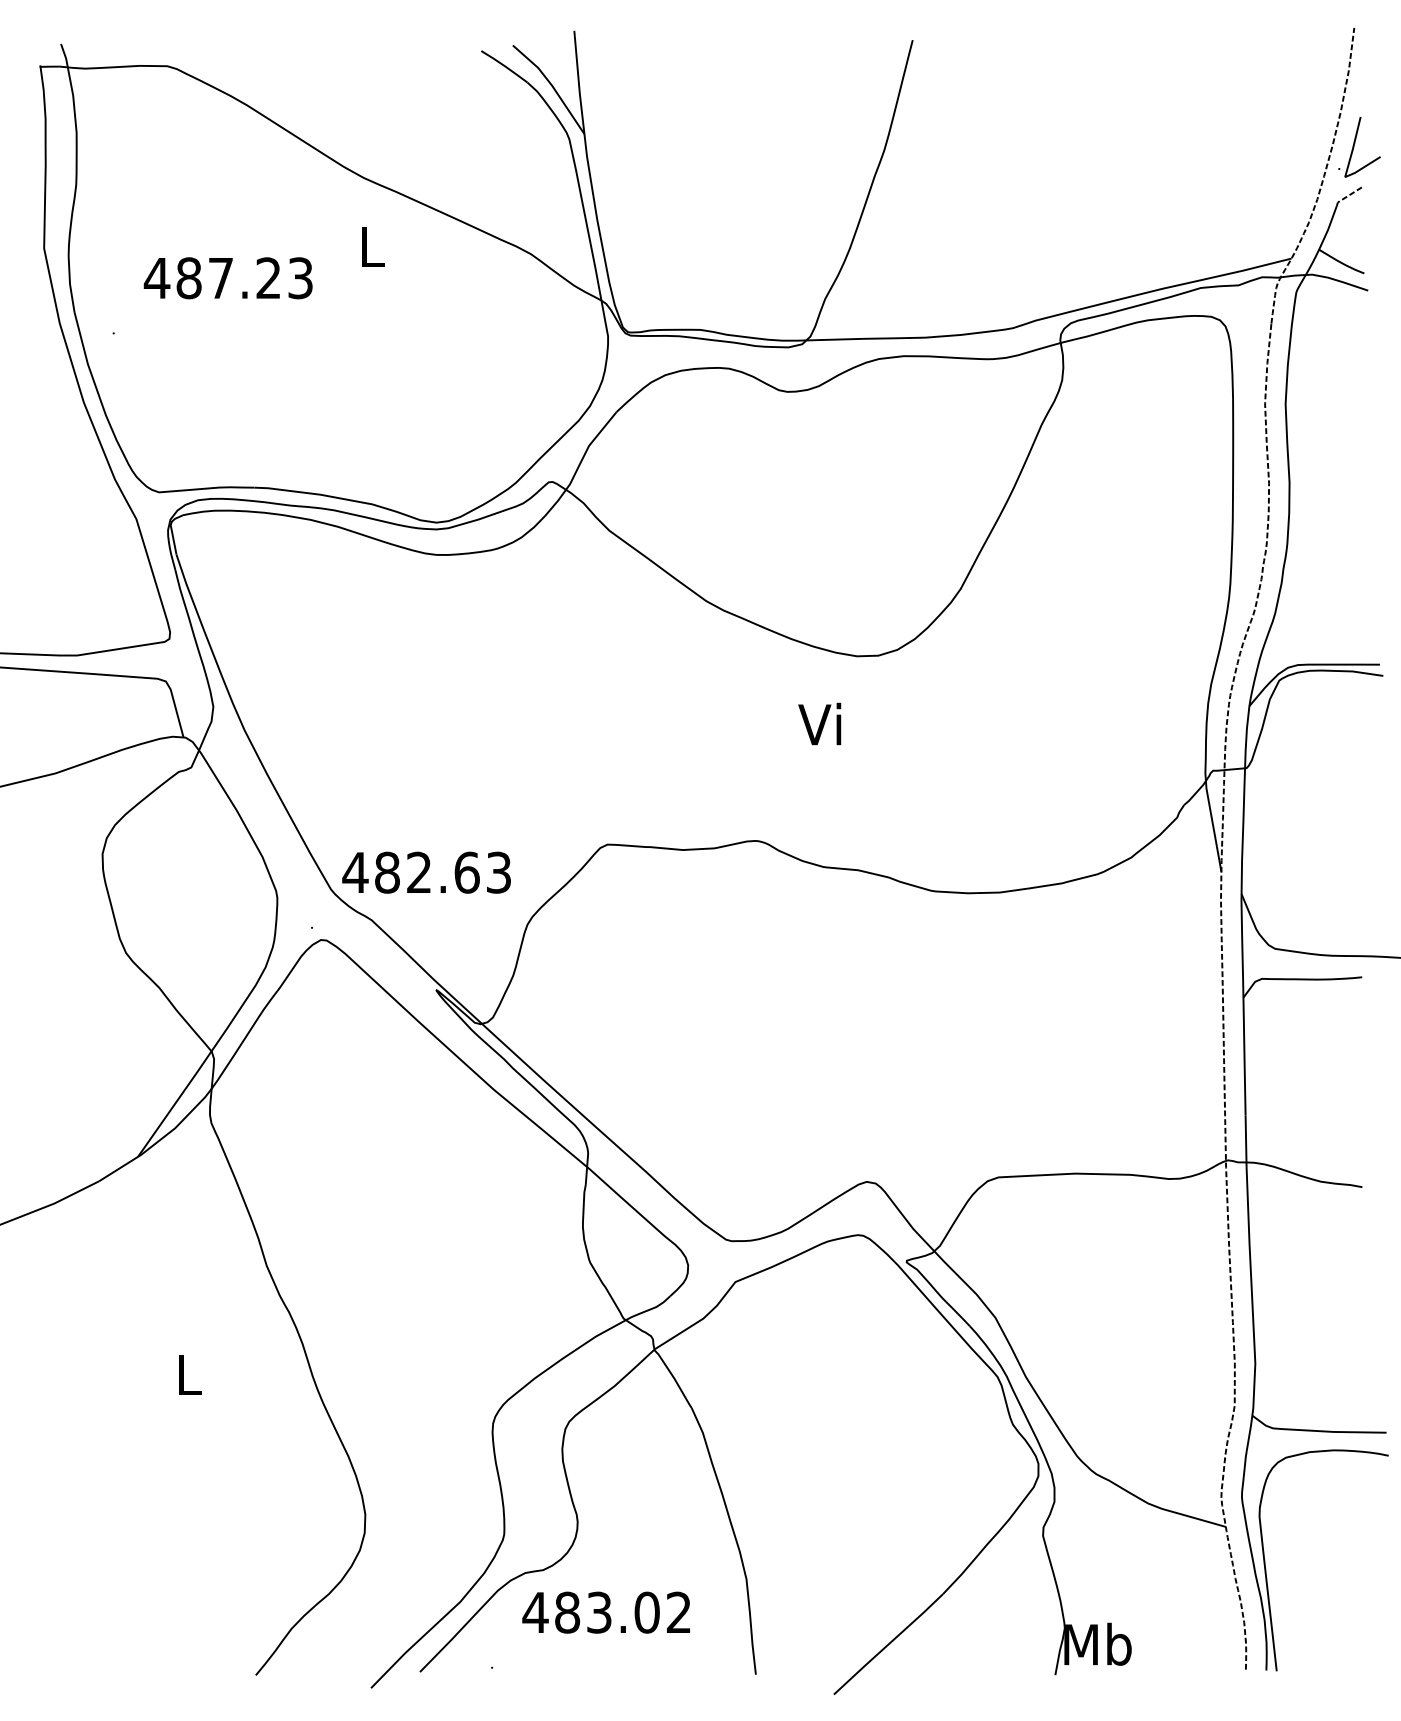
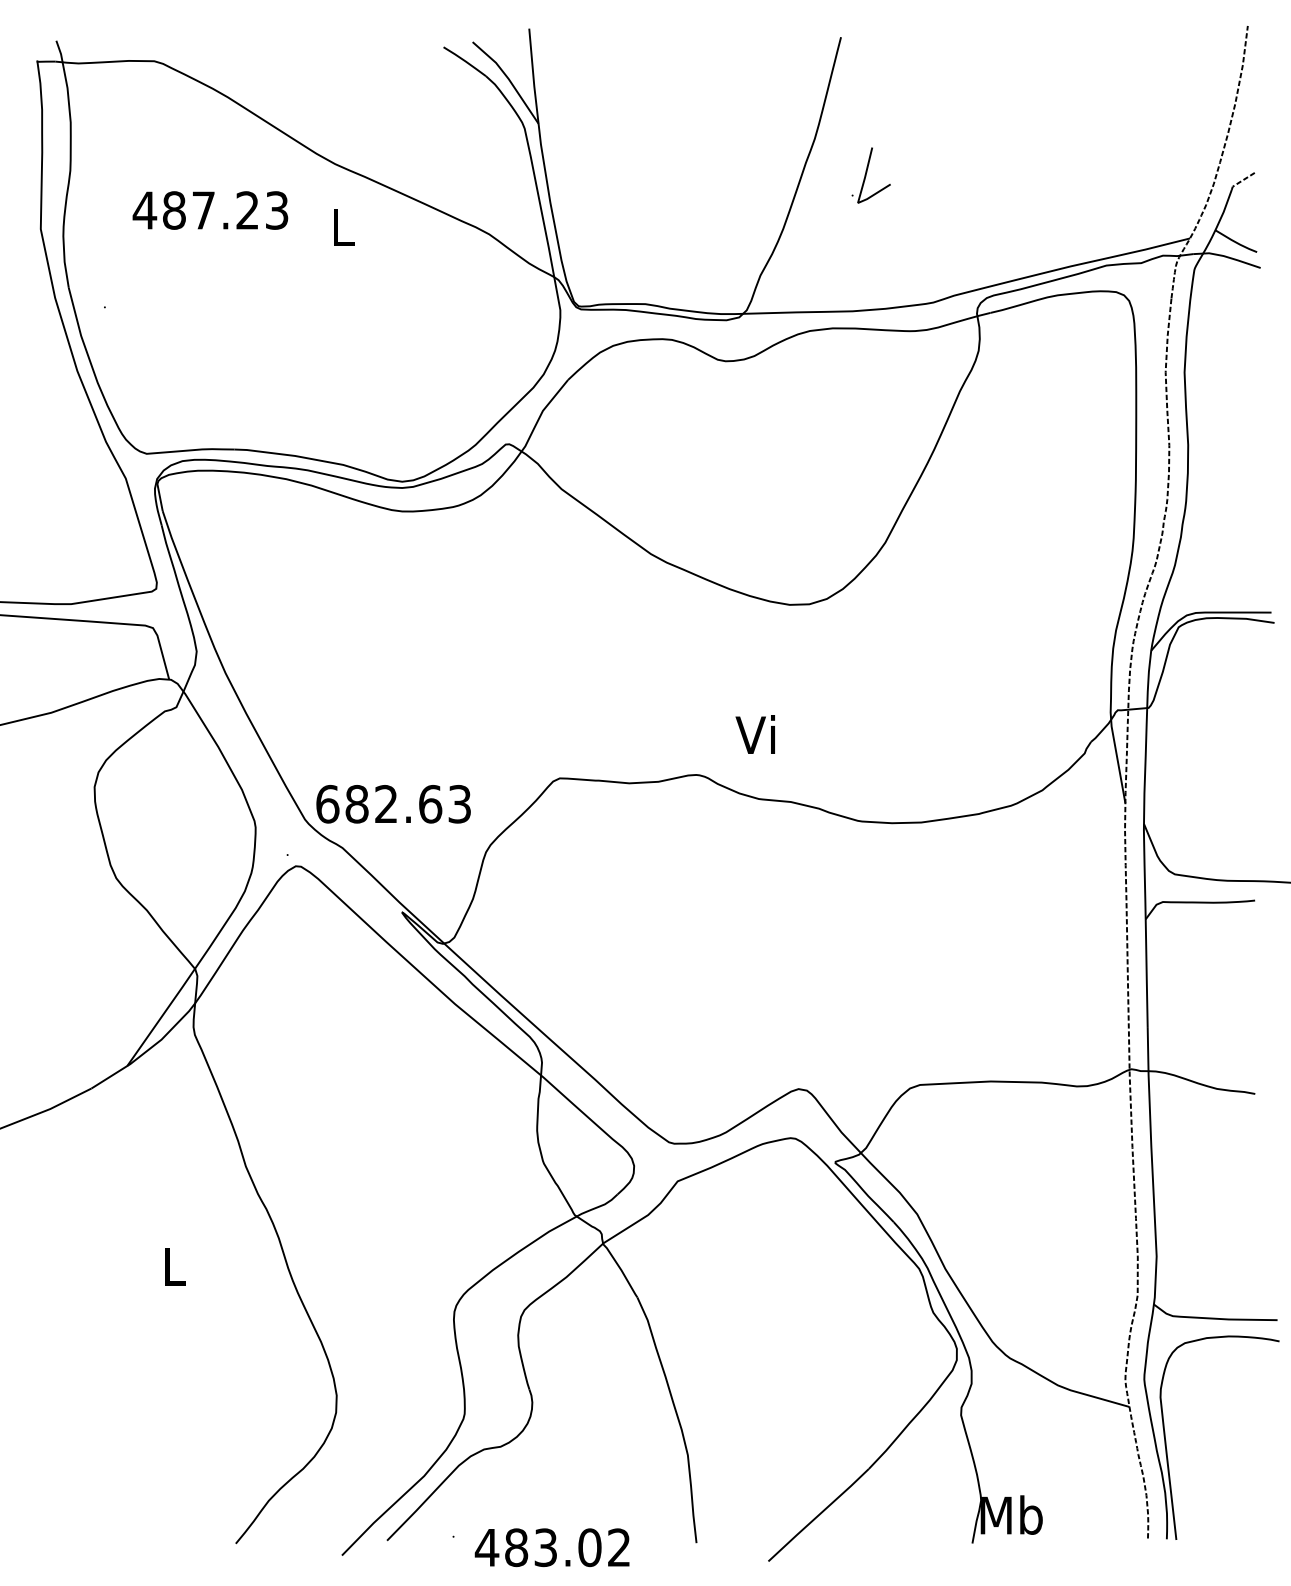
part: (1359, 146) -> (871, 174), moved
text: (227, 278) -> (209, 210), moved
text: (819, 723) -> (755, 734), moved
text: (355, 872) -> (327, 804), 482.63 -> 682.63
text: (605, 1612) -> (551, 1547), moved

